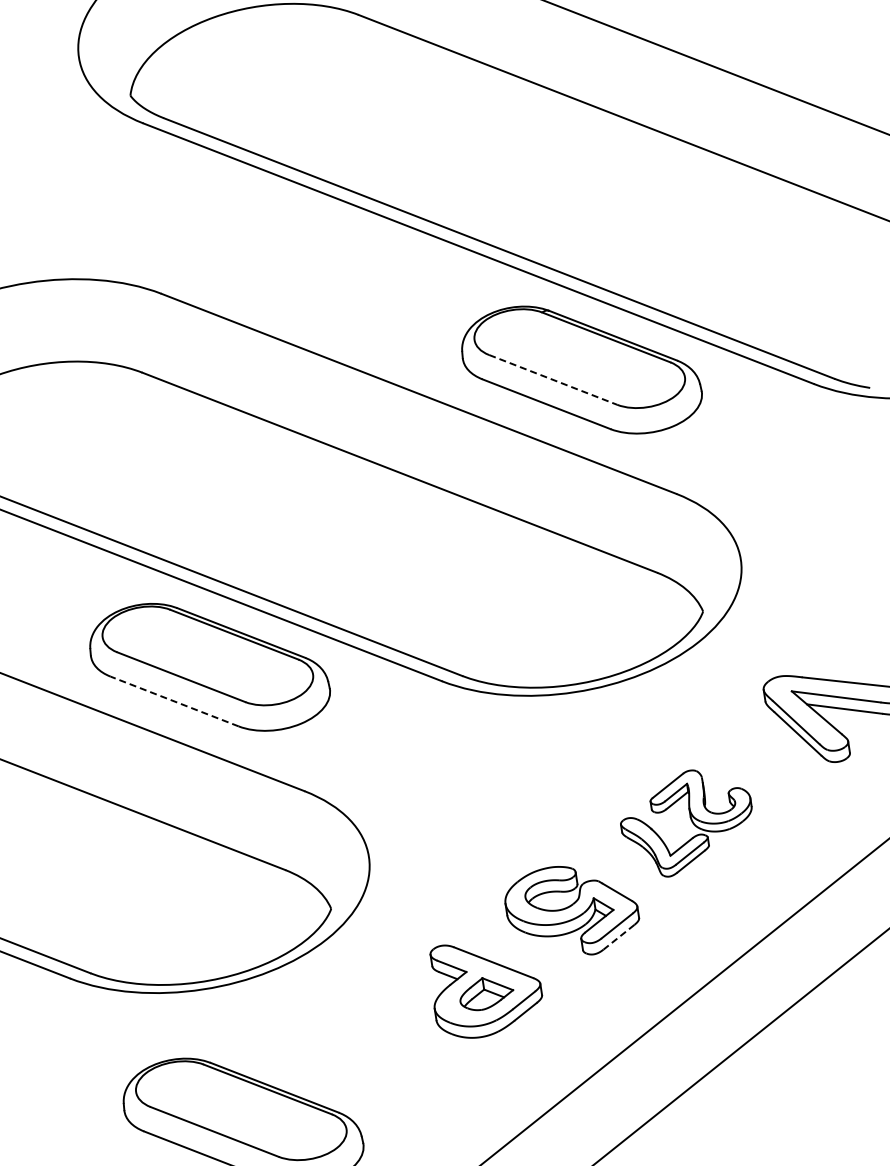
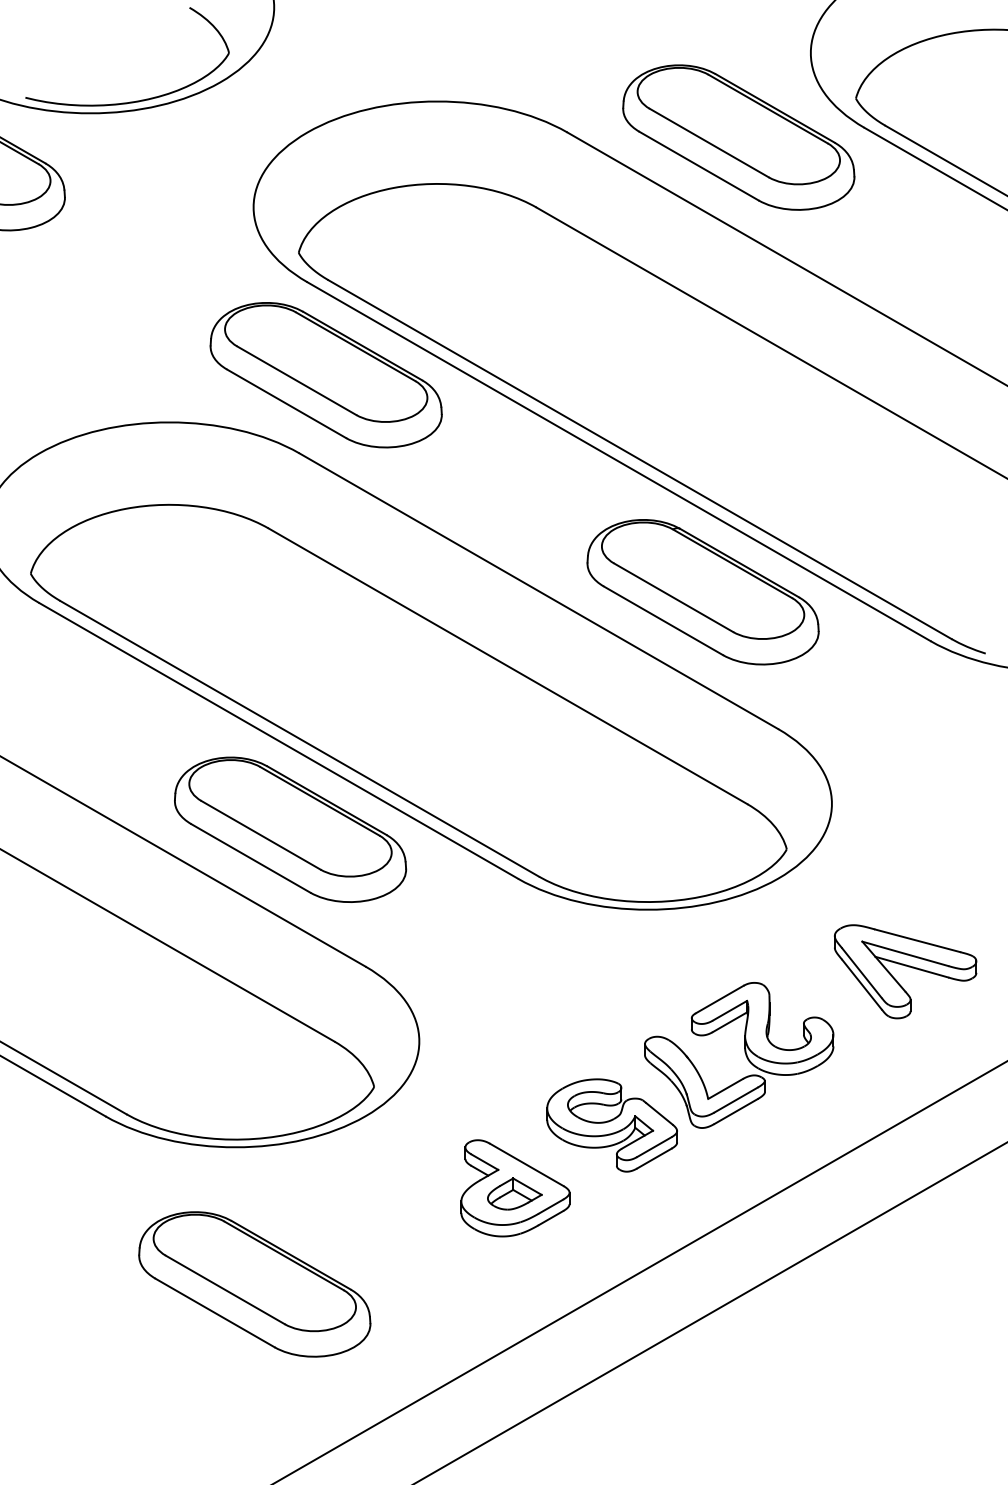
part: (175, 212) -> (325, 375), added
line: (553, 379) -> (673, 597), dashed -> solid
line: (174, 701) -> (250, 858), dashed -> solid
part: (687, 822) -> (739, 1055), size x1.43
line: (619, 937) -> (654, 1158), dashed -> solid

